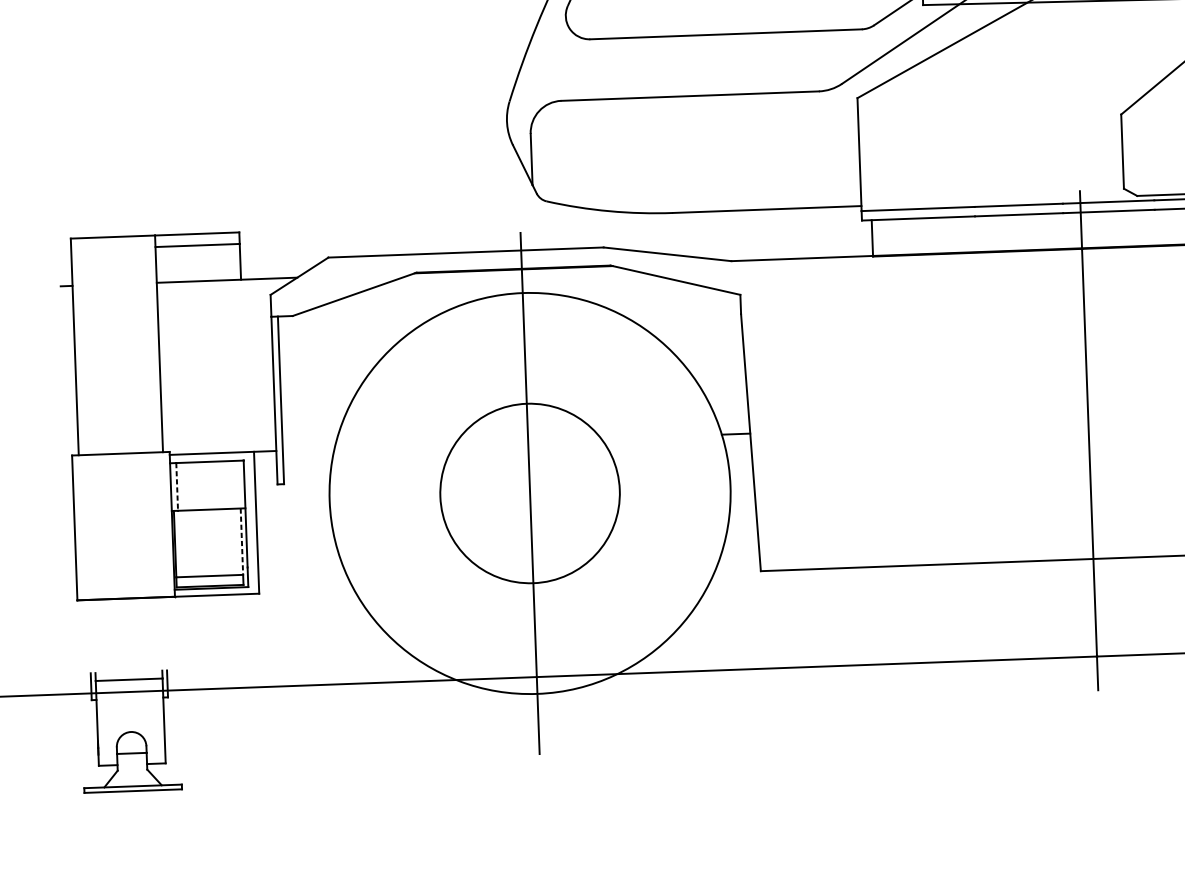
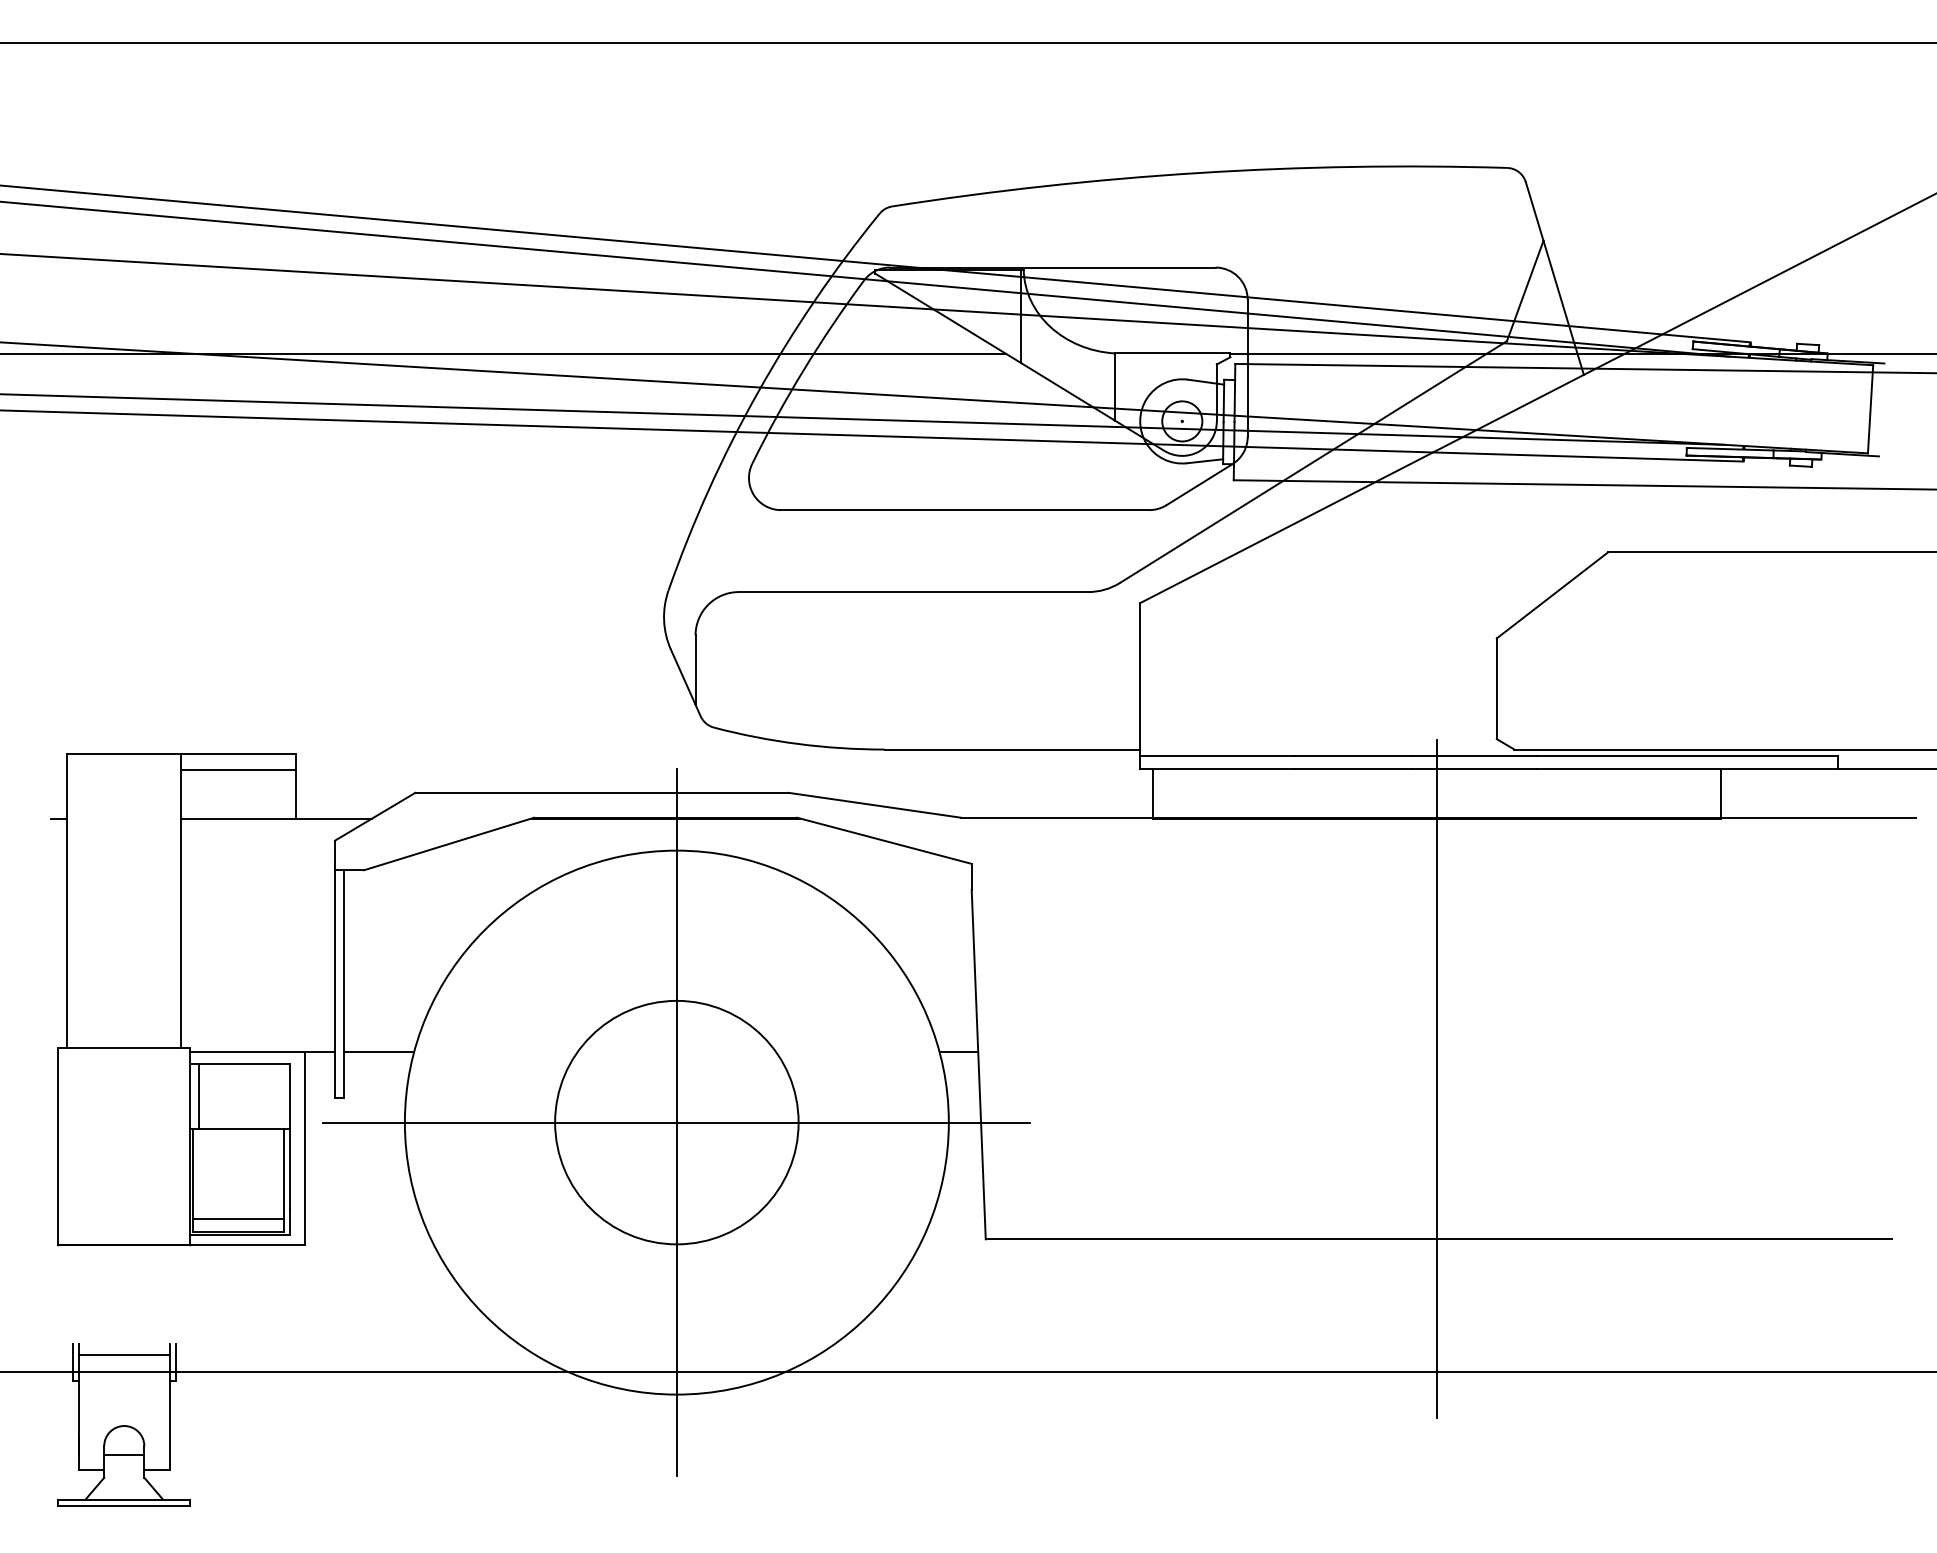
line: (308, 449) -> (378, 1052), added
line: (176, 487) -> (198, 1096), dashed -> solid
line: (529, 493) -> (676, 1122), added
line: (241, 542) -> (283, 1174), dashed -> solid

